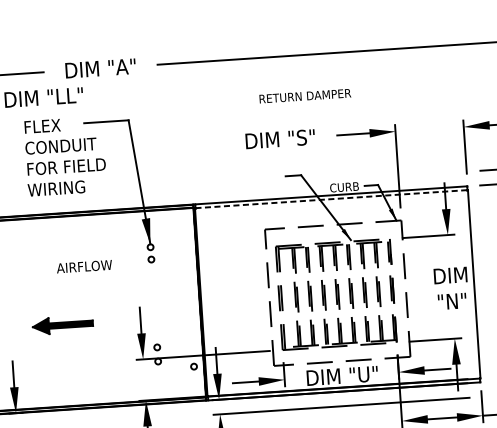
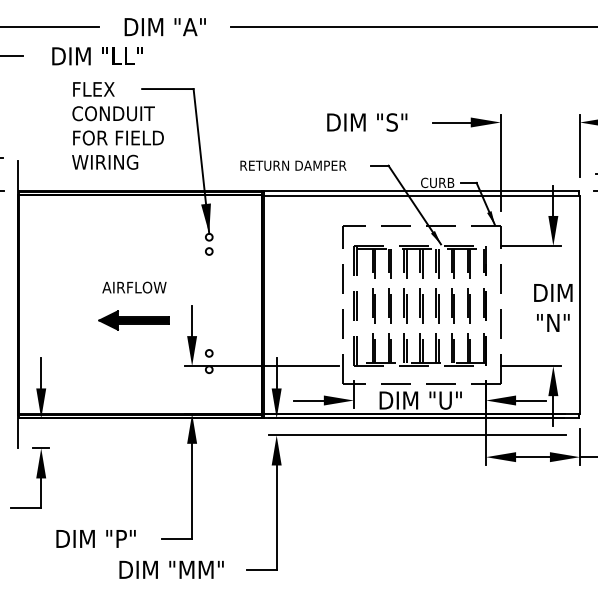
text: (305, 95) -> (293, 165), moved
line: (331, 199) -> (421, 195), dashed -> solid
text: (84, 266) -> (134, 287), moved
part: (62, 325) -> (133, 320), moved
circle: (194, 366) -> (250, 378), removed

